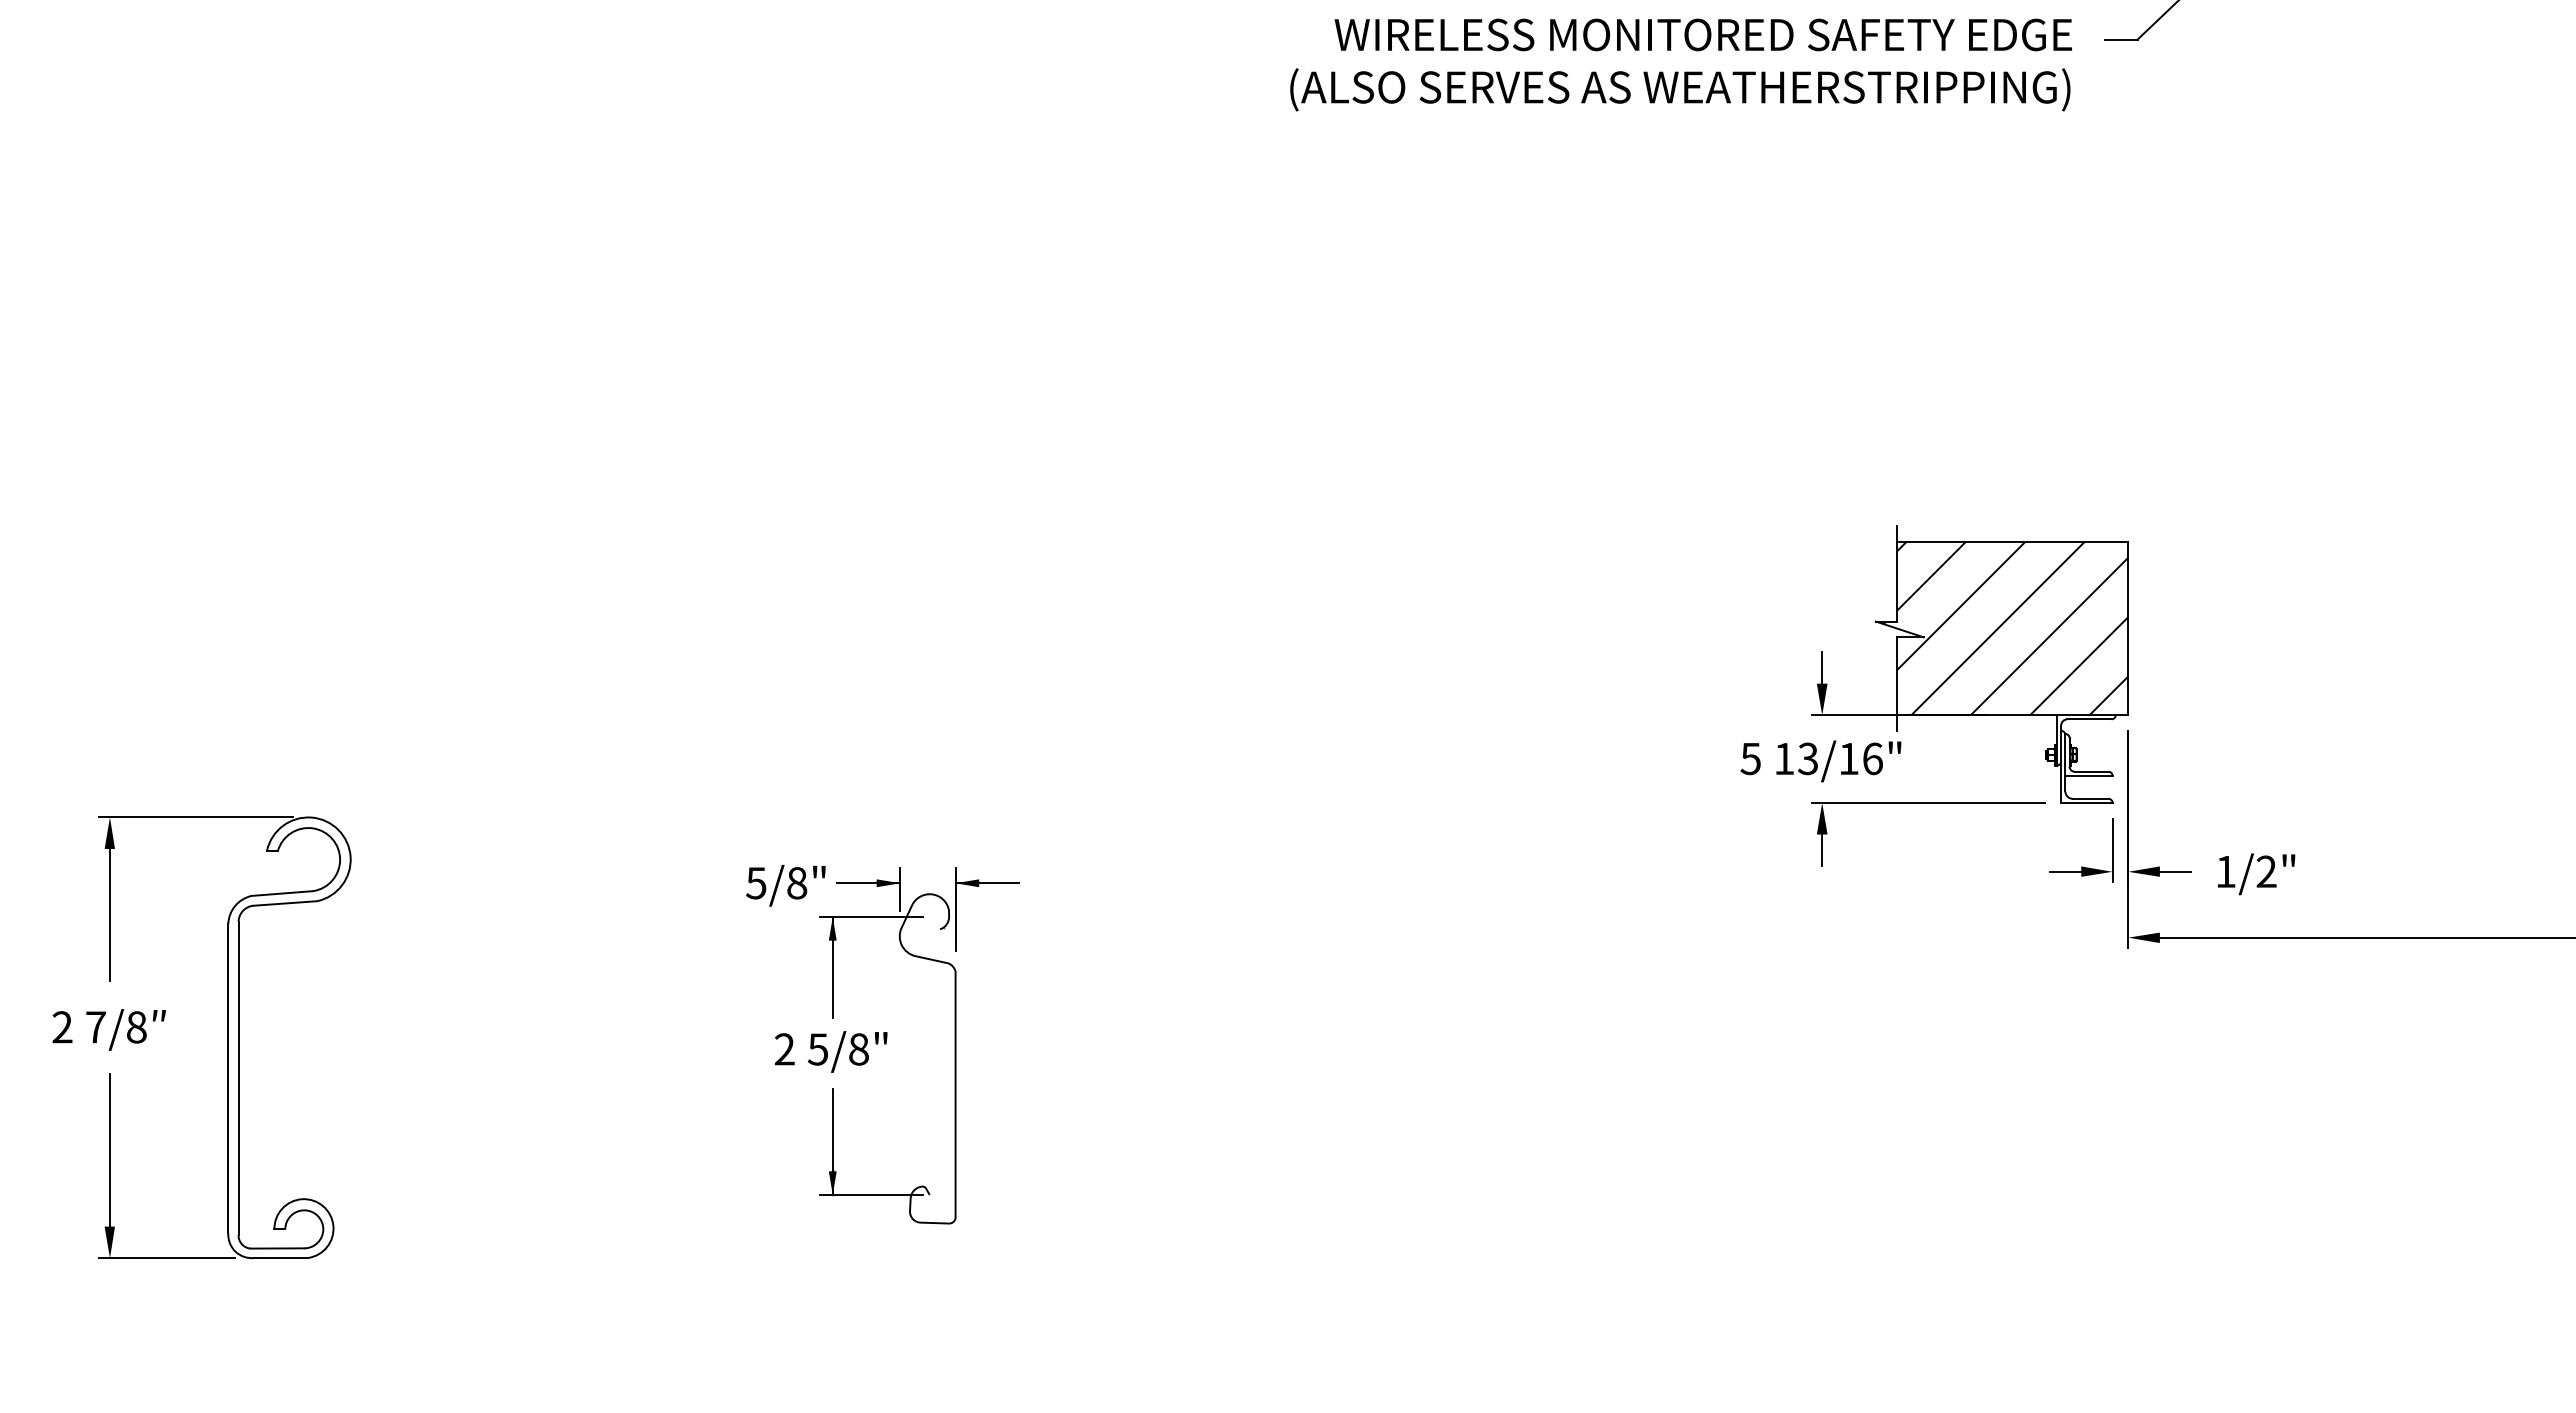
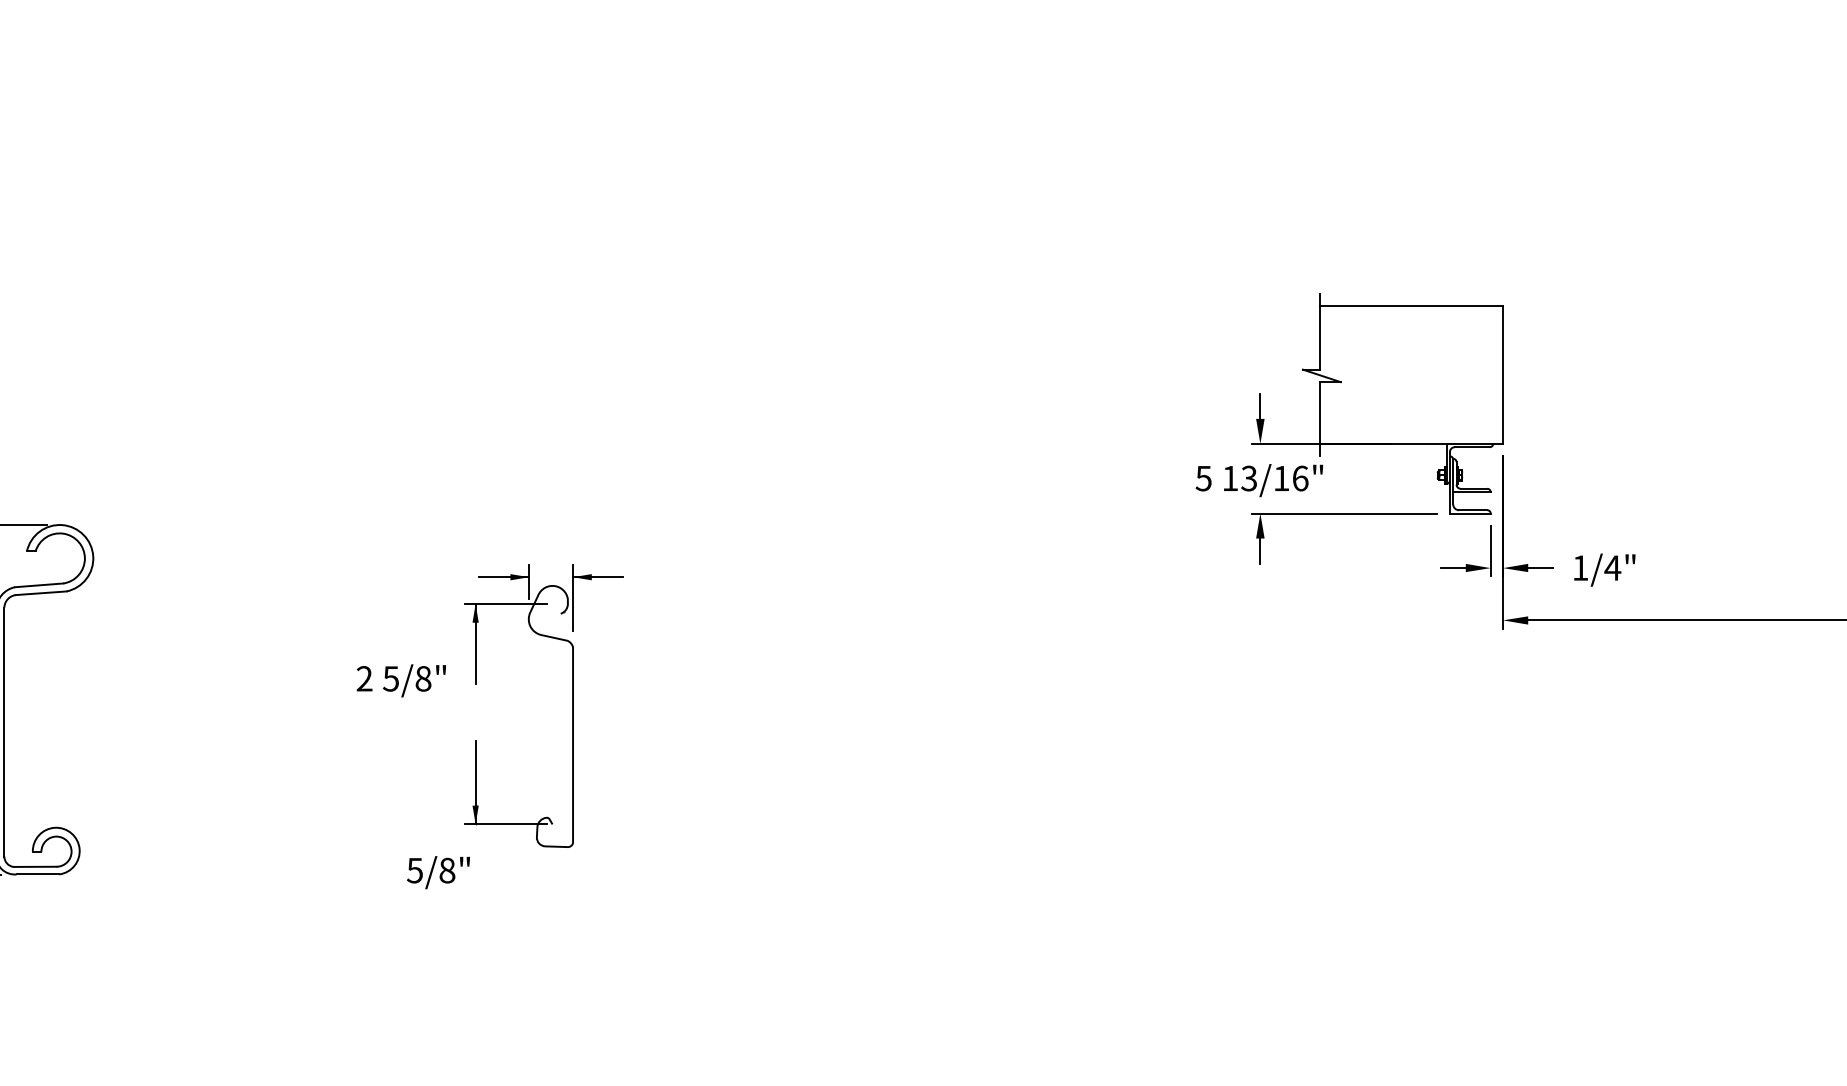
hatch: (2005, 628) -> (1405, 375), removed
text: (2266, 871) -> (1612, 567), 1/2" -> 1/4"
text: (785, 885) -> (438, 872), moved
text: (831, 1051) -> (401, 680), moved

